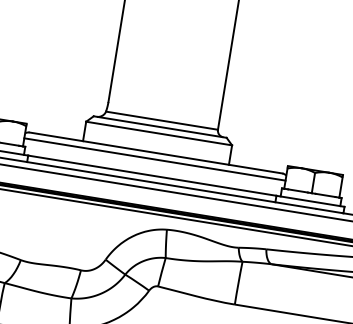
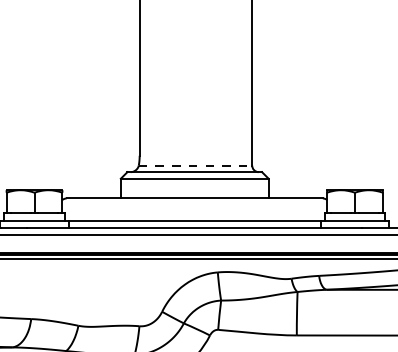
line: (162, 120) -> (195, 165), solid -> dashed
line: (154, 159) -> (194, 205), removed

